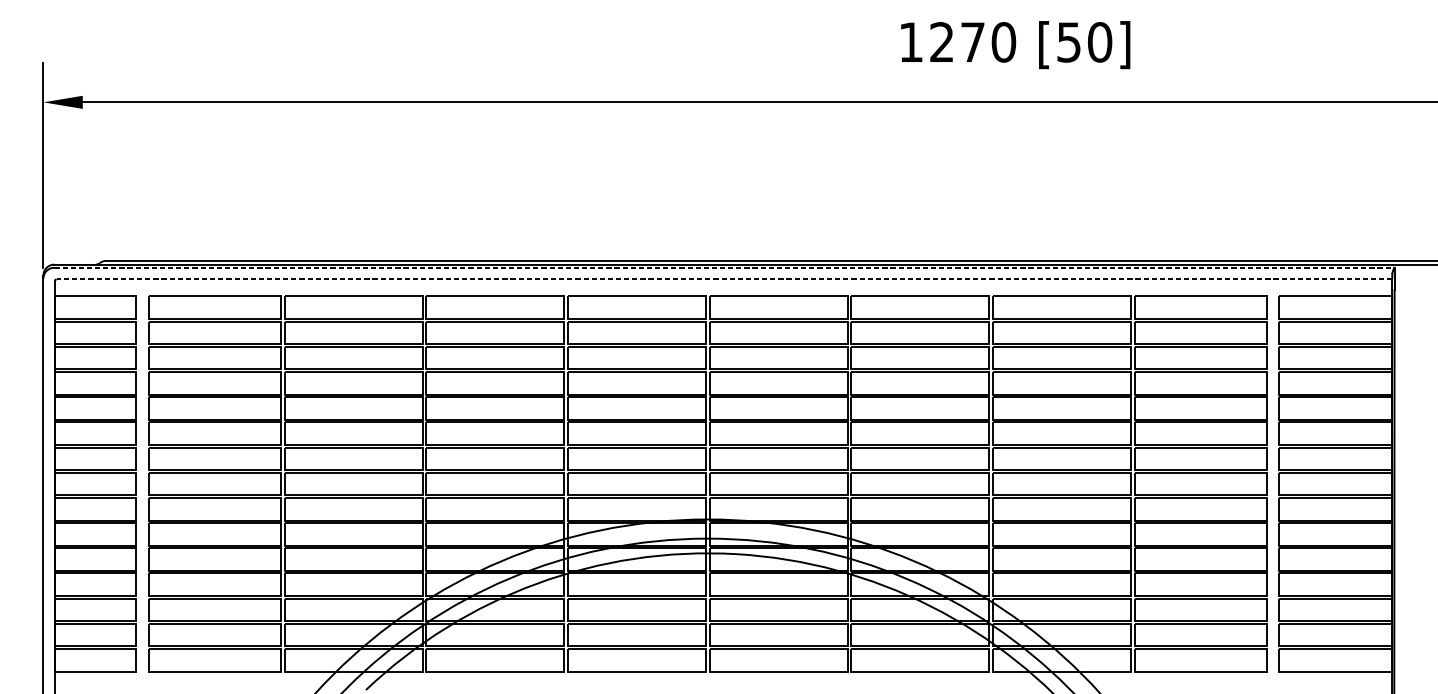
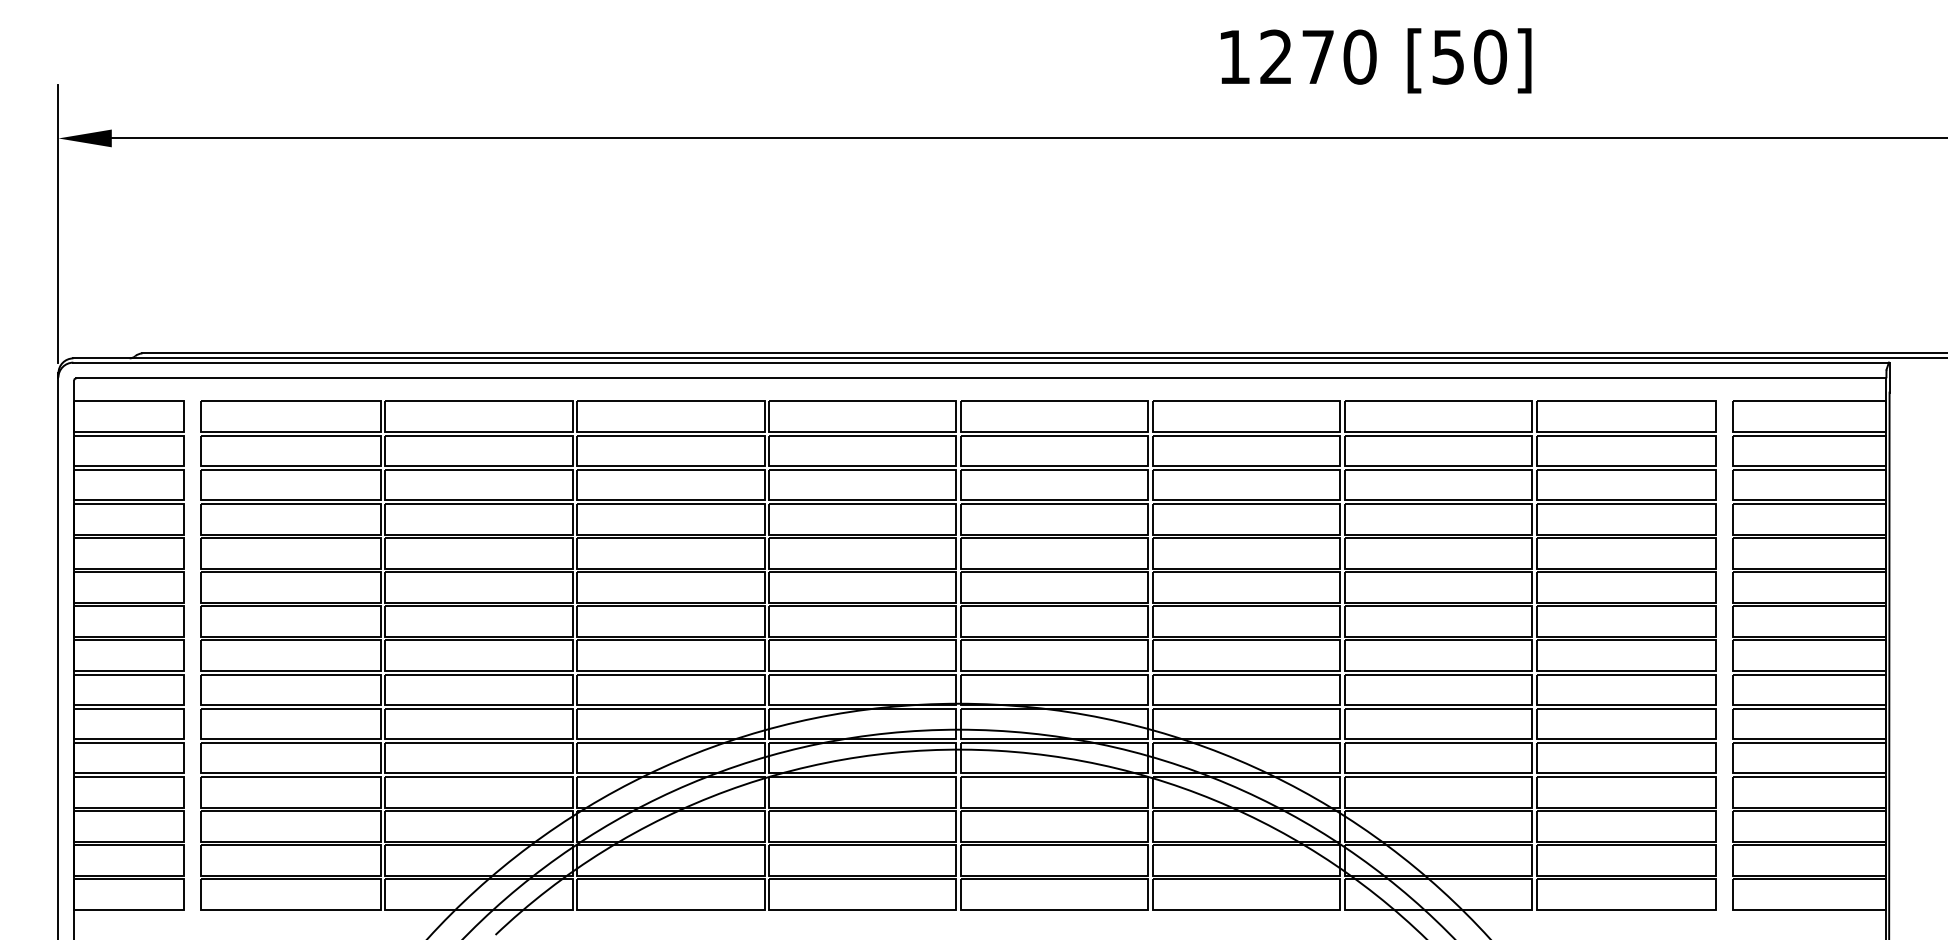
line: (724, 267) -> (981, 362), dashed -> solid
line: (724, 279) -> (981, 378), dashed -> solid

